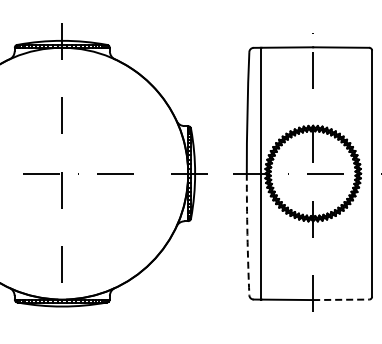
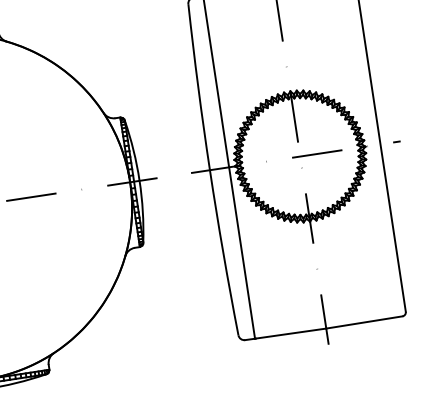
arc: (247, 234) -> (223, 252), dashed -> solid
line: (341, 299) -> (364, 321), dashed -> solid

